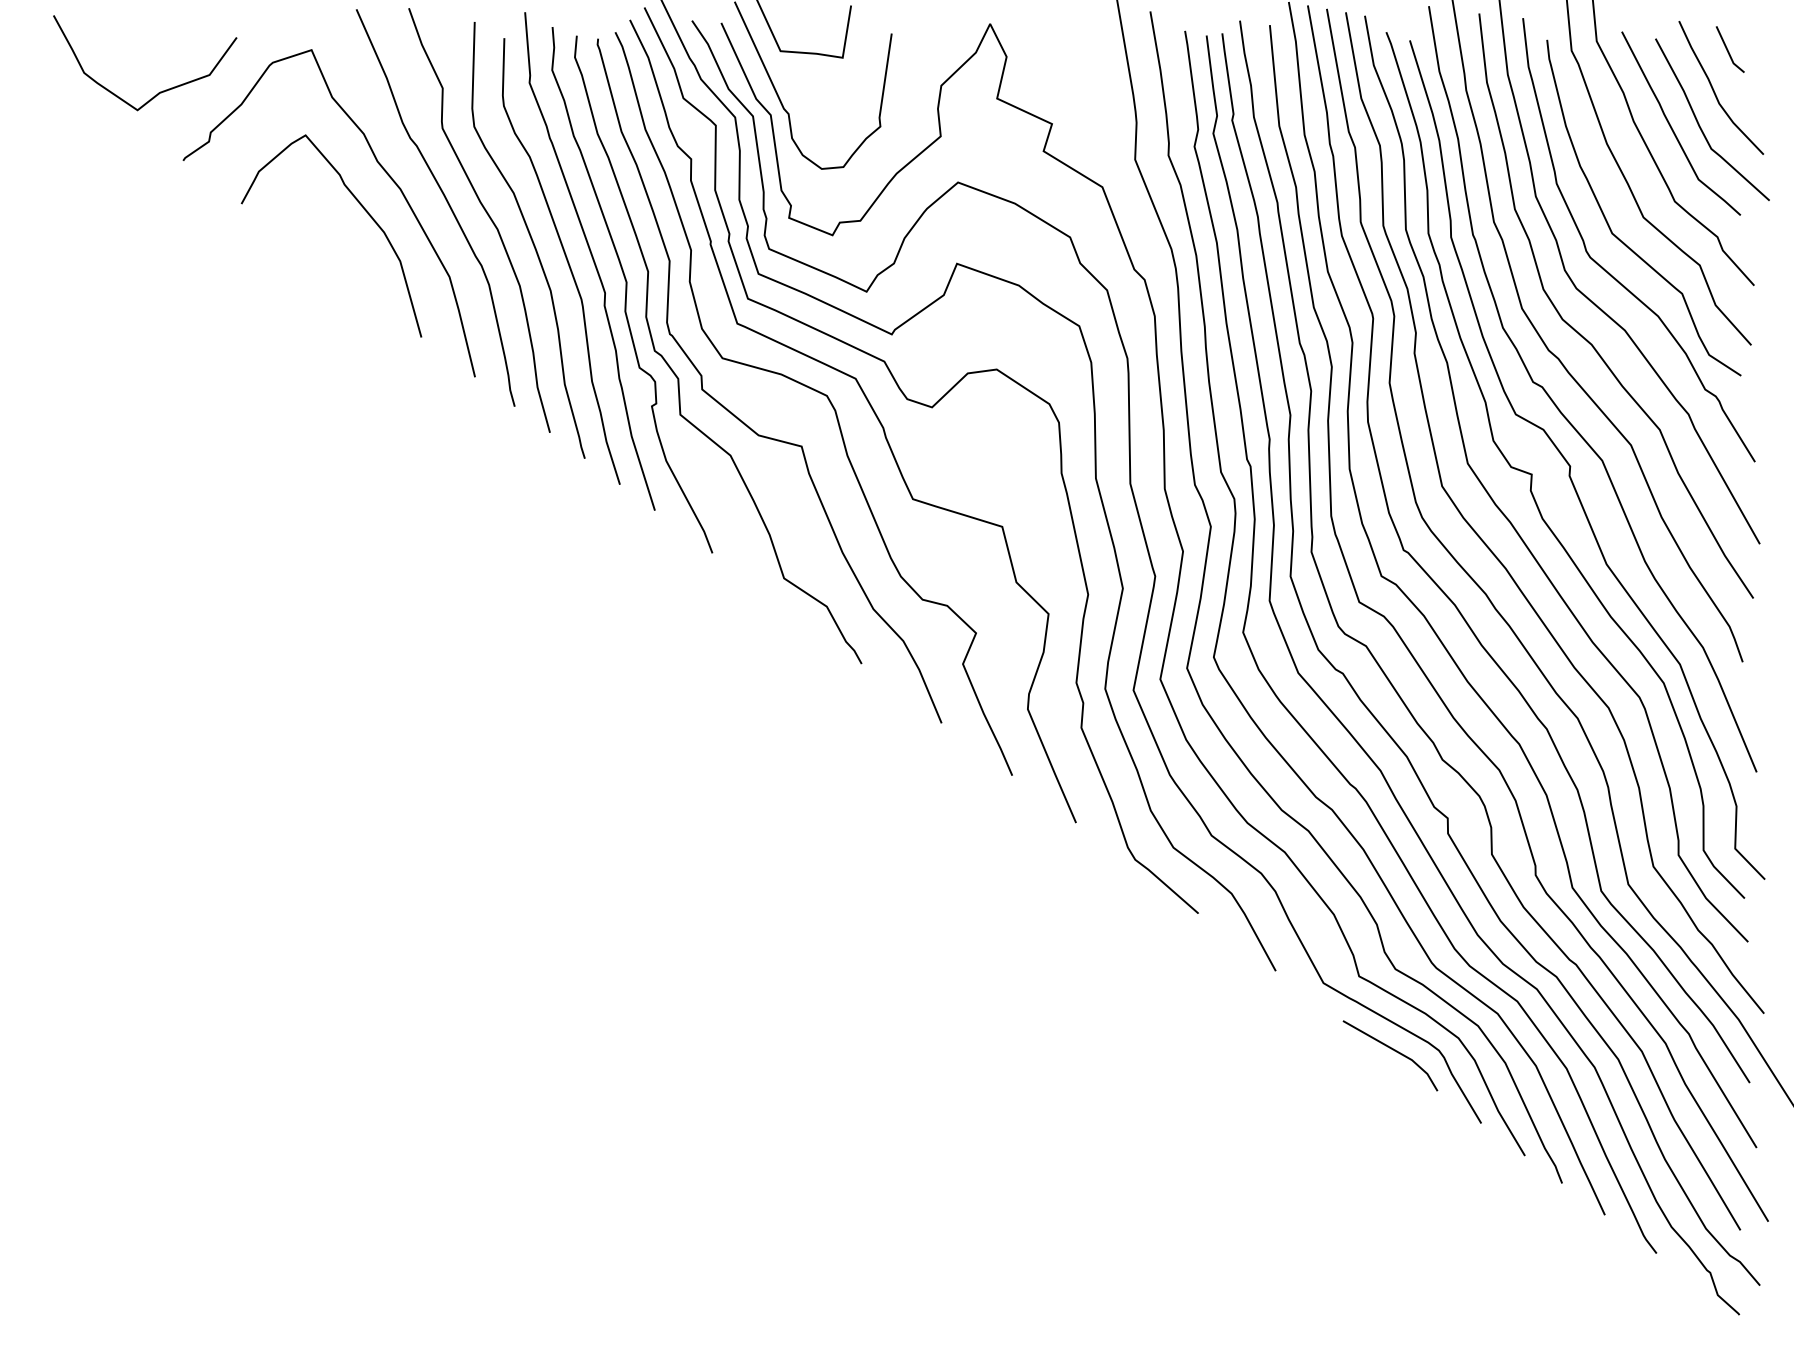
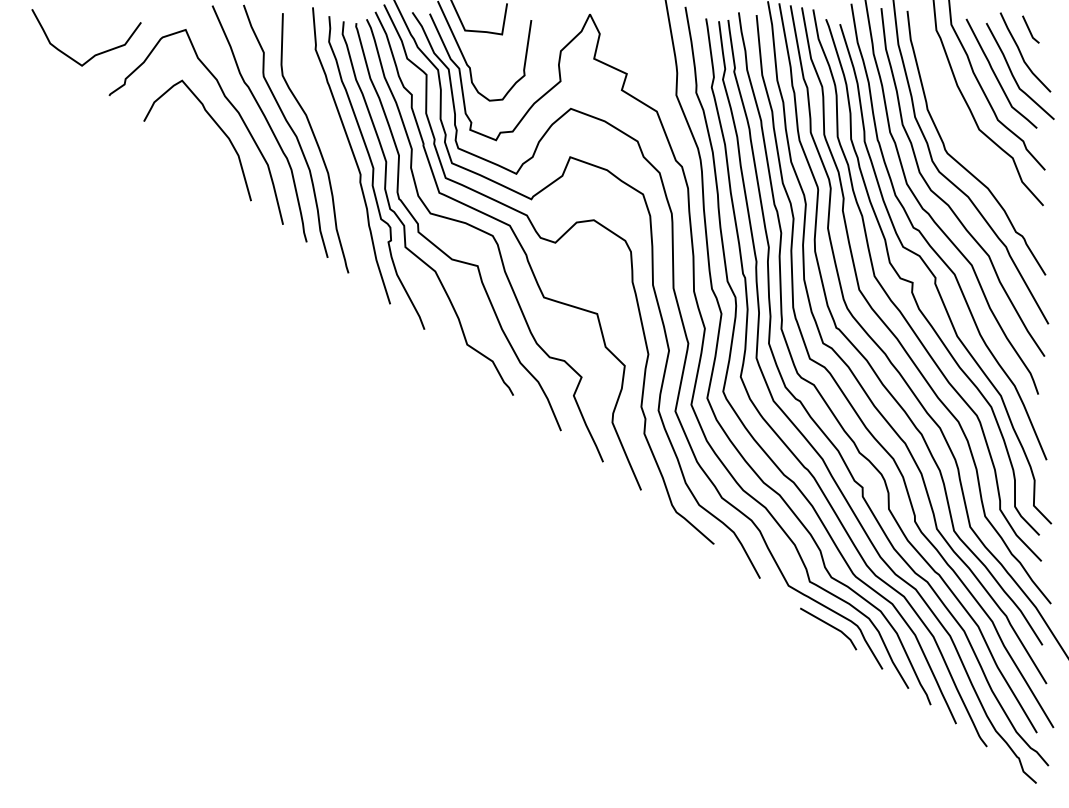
curve: (1608, 220) -> (958, 131), removed
curve: (564, 257) -> (336, 153), removed

